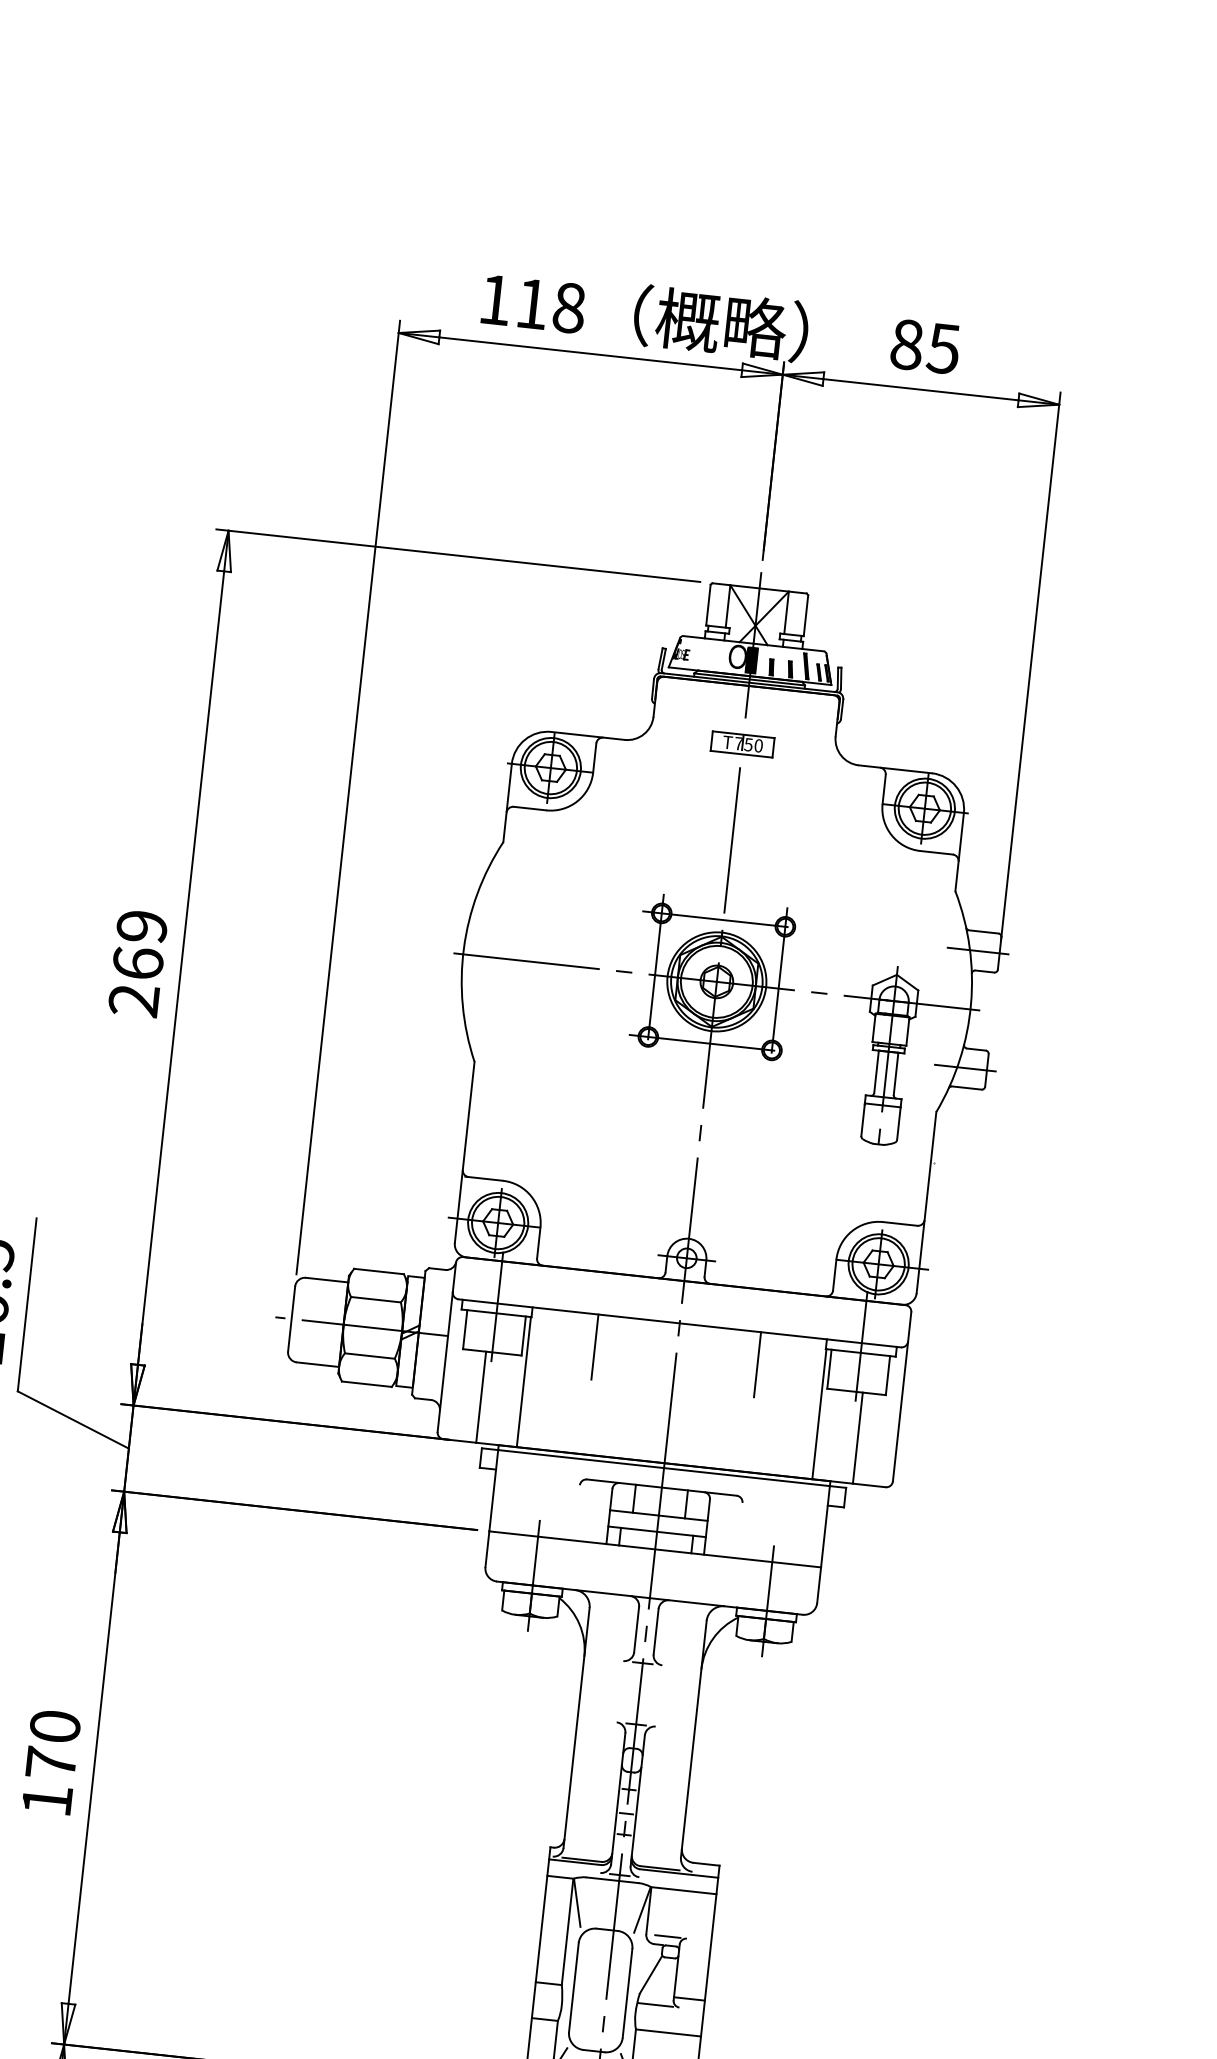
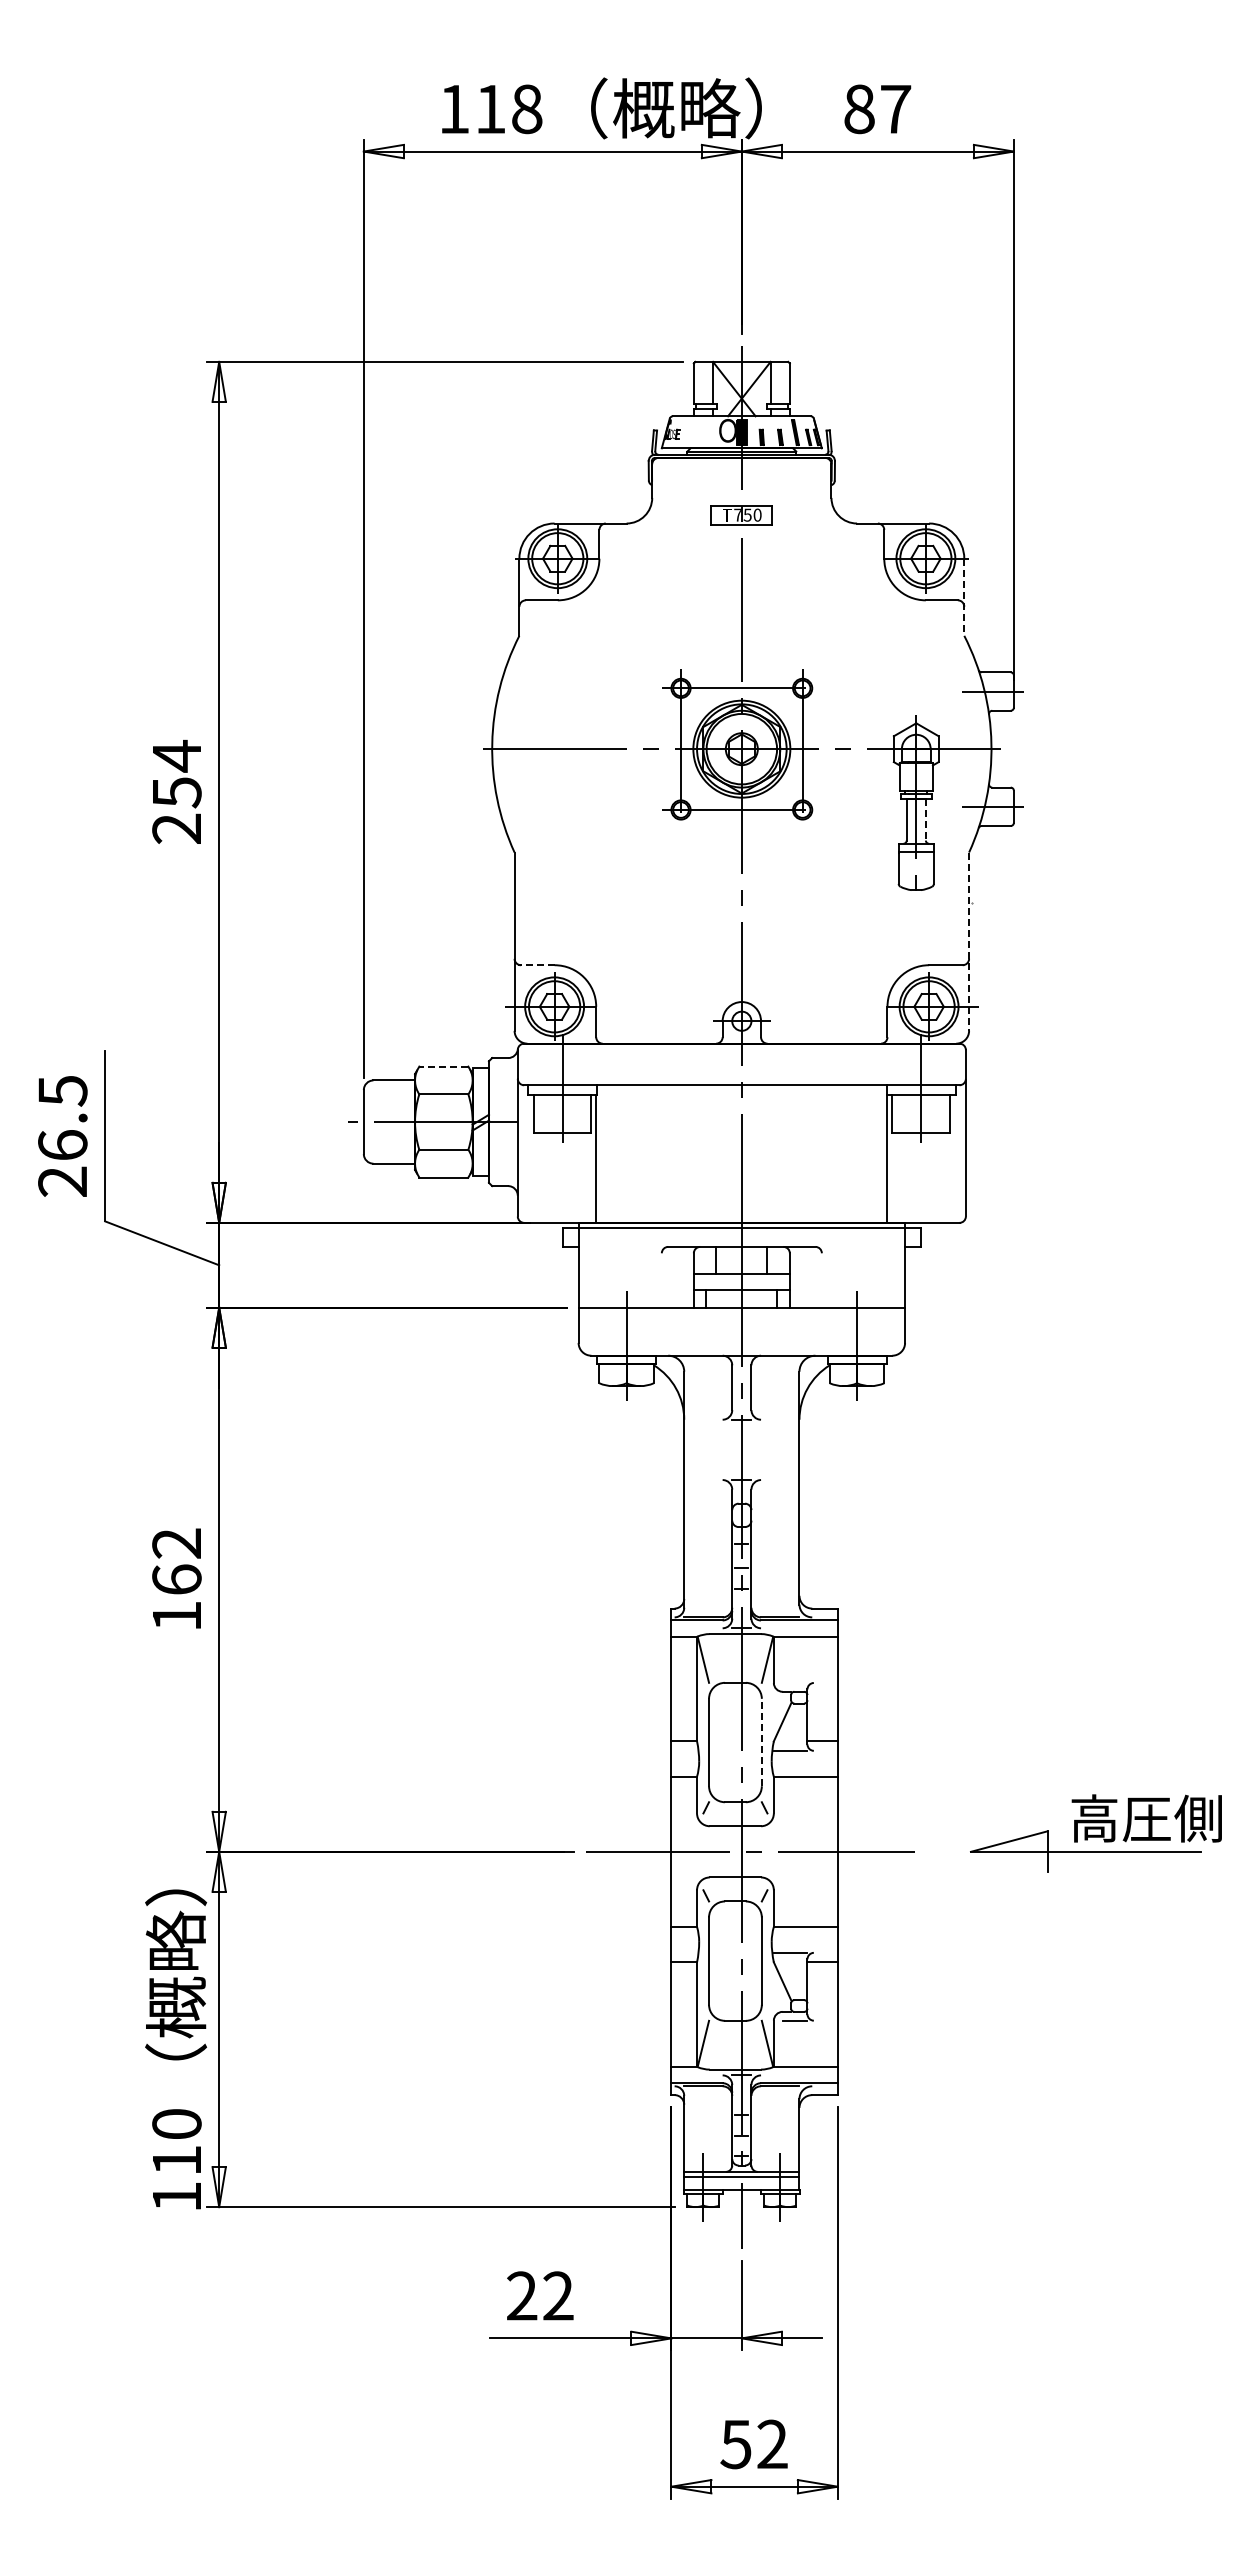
text: (943, 348) -> (895, 109), 85 -> 87
line: (959, 852) -> (964, 597), solid -> dashed
text: (139, 944) -> (176, 773), 269 -> 254
line: (895, 1073) -> (925, 819), solid -> dashed
line: (483, 1178) -> (535, 965), solid -> dashed
line: (926, 1203) -> (969, 942), solid -> dashed
line: (378, 1271) -> (443, 1066), solid -> dashed
line: (594, 1347) -> (661, 1117), removed
line: (757, 1364) -> (821, 1117), removed
line: (481, 1396) -> (556, 1177), removed
line: (858, 1437) -> (927, 1177), removed
text: (52, 1744) -> (176, 1561), 170 -> 162
line: (667, 1935) -> (794, 1682), removed
line: (627, 1993) -> (761, 1742), solid -> dashed

